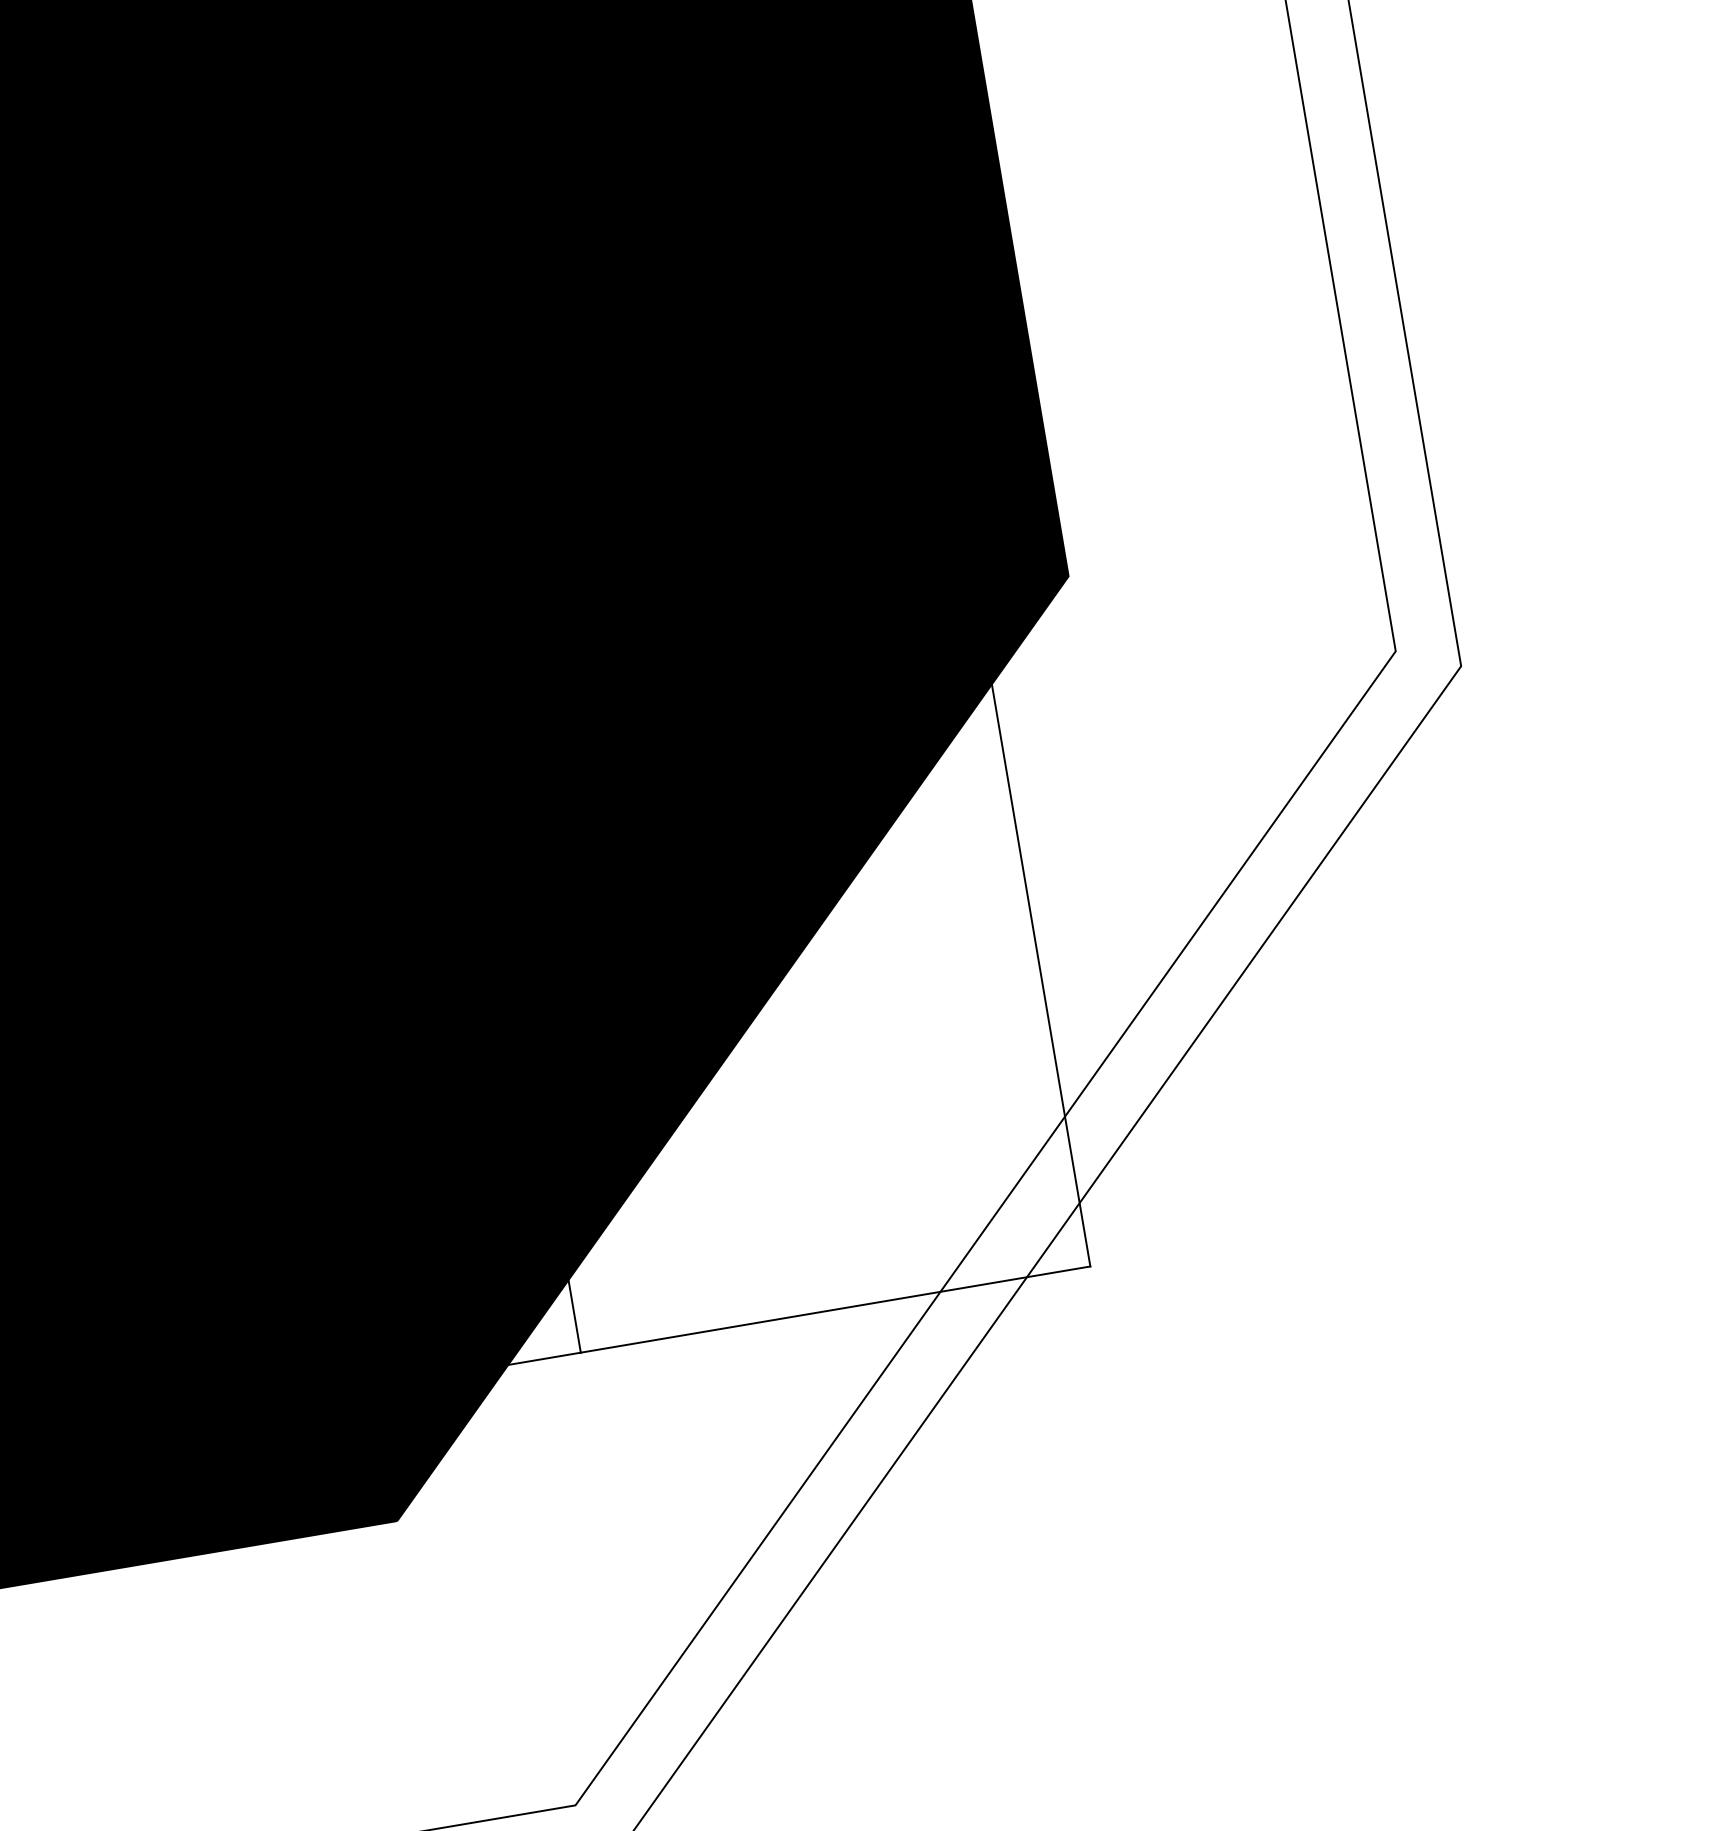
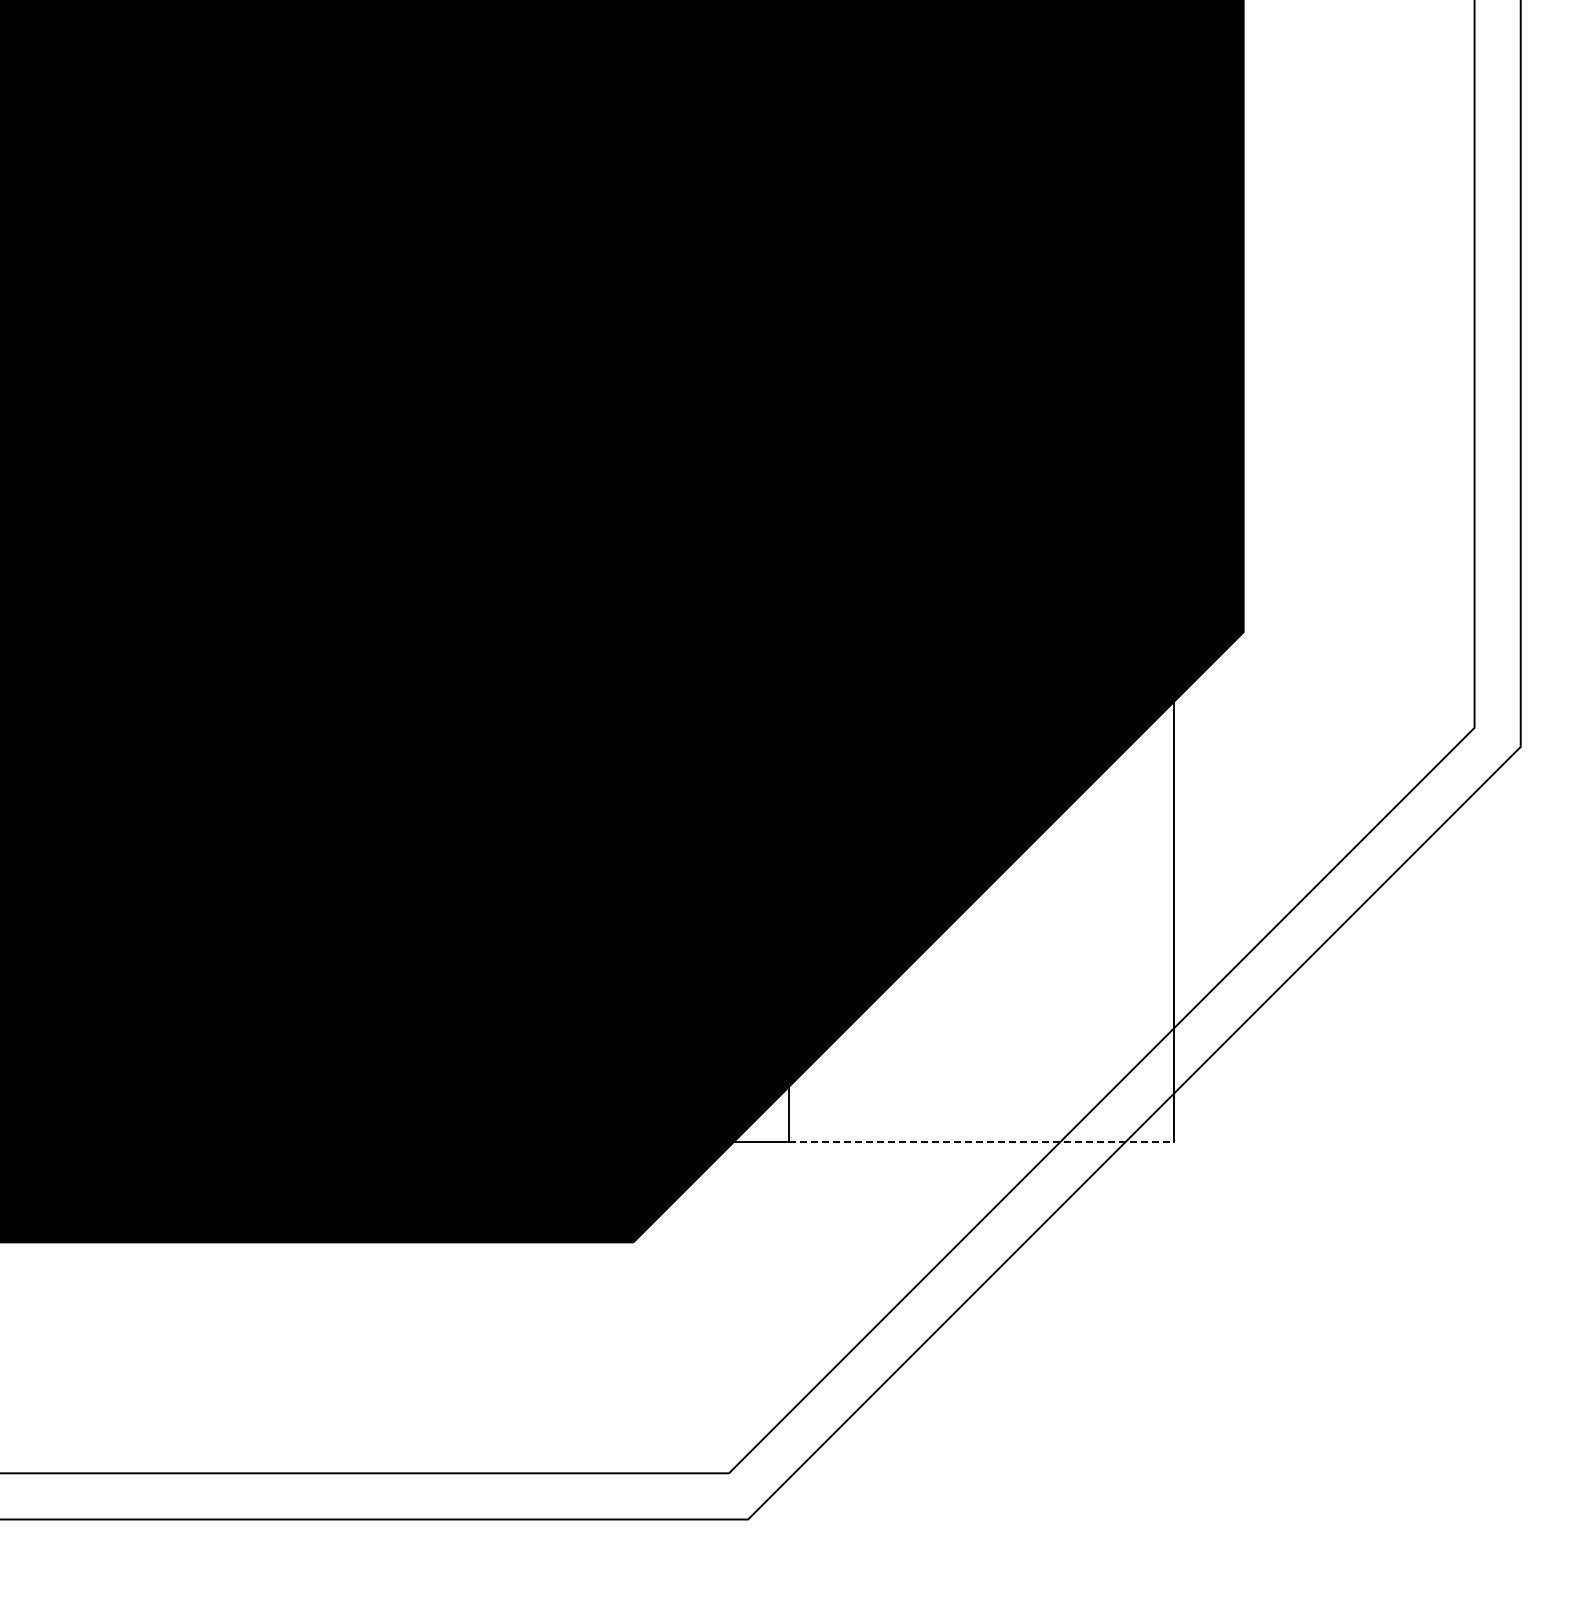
line: (836, 1309) -> (982, 1141), solid -> dashed

